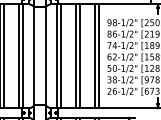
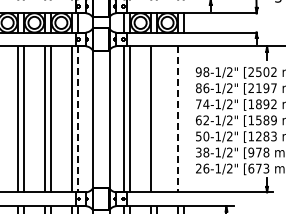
line: (23, 56) -> (77, 119), solid -> dashed
line: (79, 56) -> (156, 119), removed
line: (95, 56) -> (178, 119), solid -> dashed
line: (98, 56) -> (183, 119), removed

